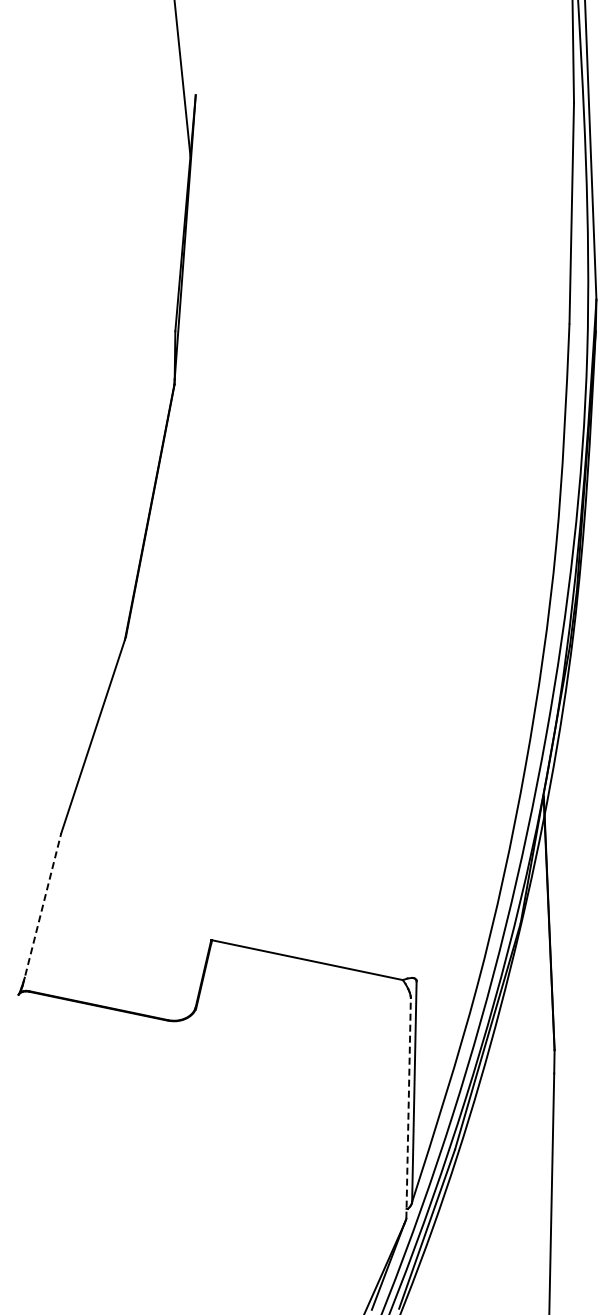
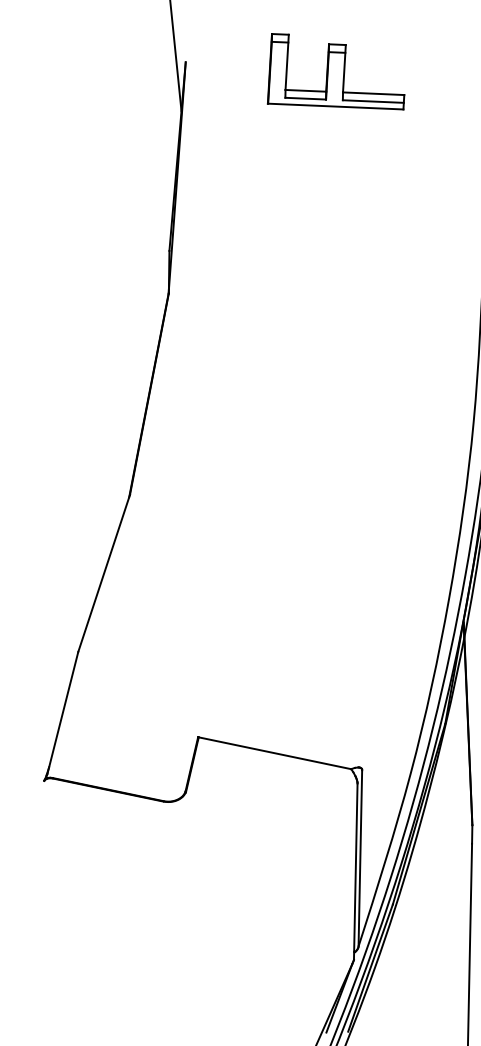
part: (383, 106) -> (335, 71), added
line: (41, 909) -> (62, 712), dashed -> solid
line: (408, 1107) -> (355, 870), dashed -> solid

